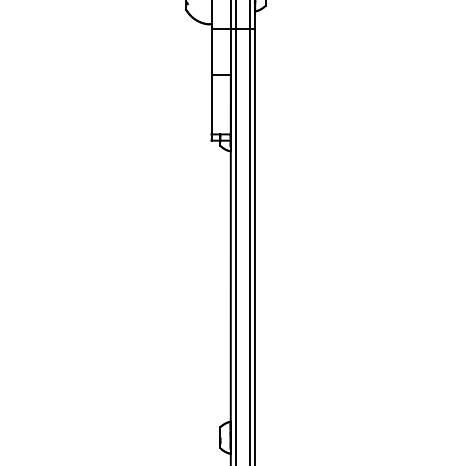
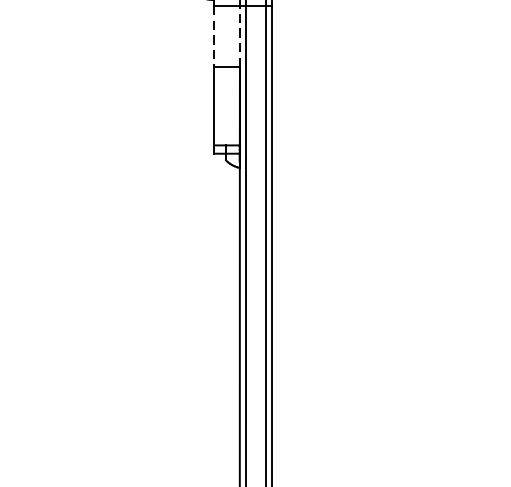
line: (211, 52) -> (214, 37), solid -> dashed
line: (230, 52) -> (239, 37), solid -> dashed

